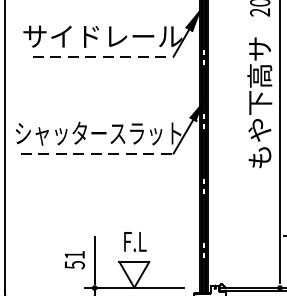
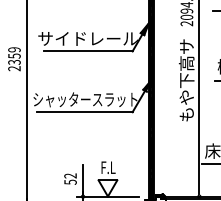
line: (103, 56) -> (88, 51), dashed -> solid
line: (98, 153) -> (85, 112), dashed -> solid
text: (74, 254) -> (70, 175), 51 -> 52

